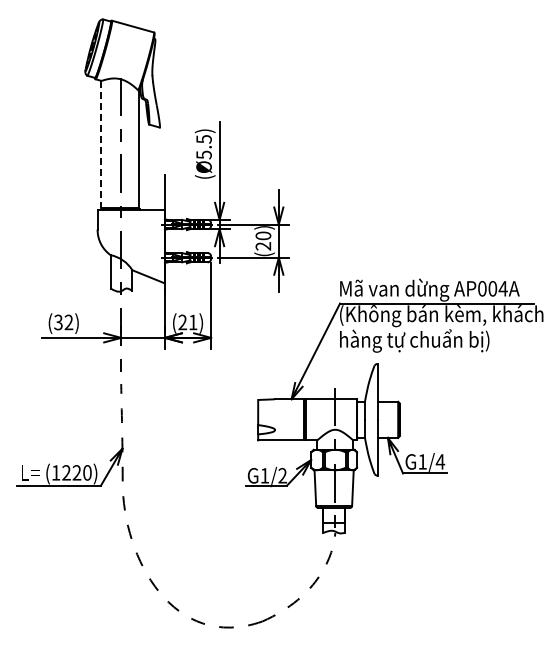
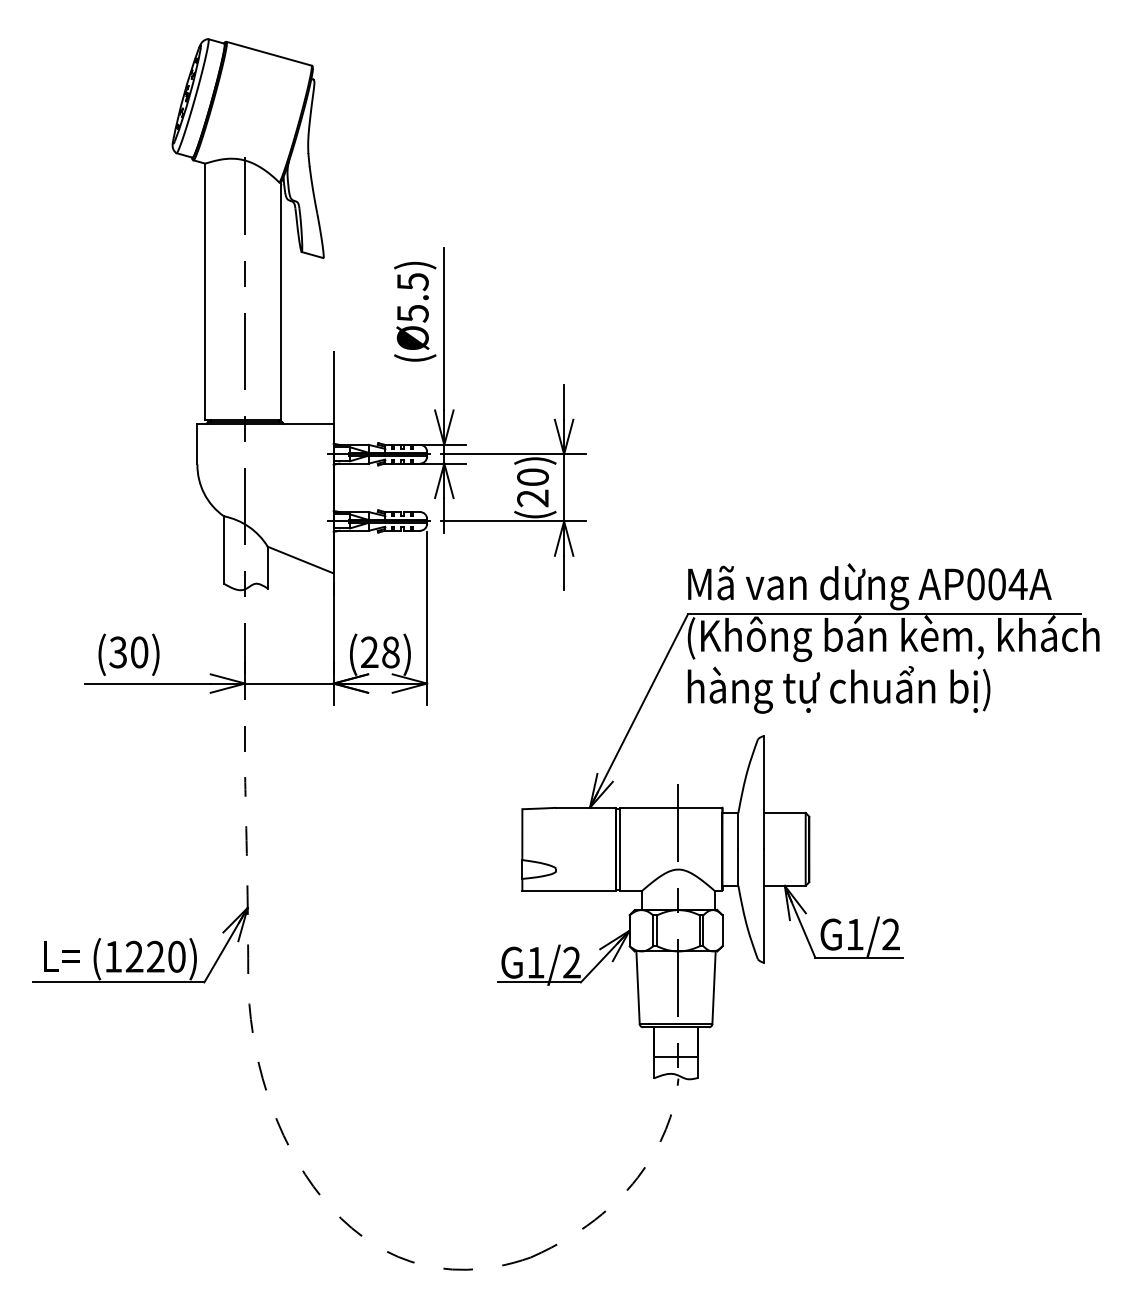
line: (101, 144) -> (205, 292), dashed -> solid
text: (68, 322) -> (138, 652), (32) -> (30)
text: (193, 322) -> (391, 652), (21) -> (28)
text: (440, 461) -> (891, 933), G1/4 -> G1/2

